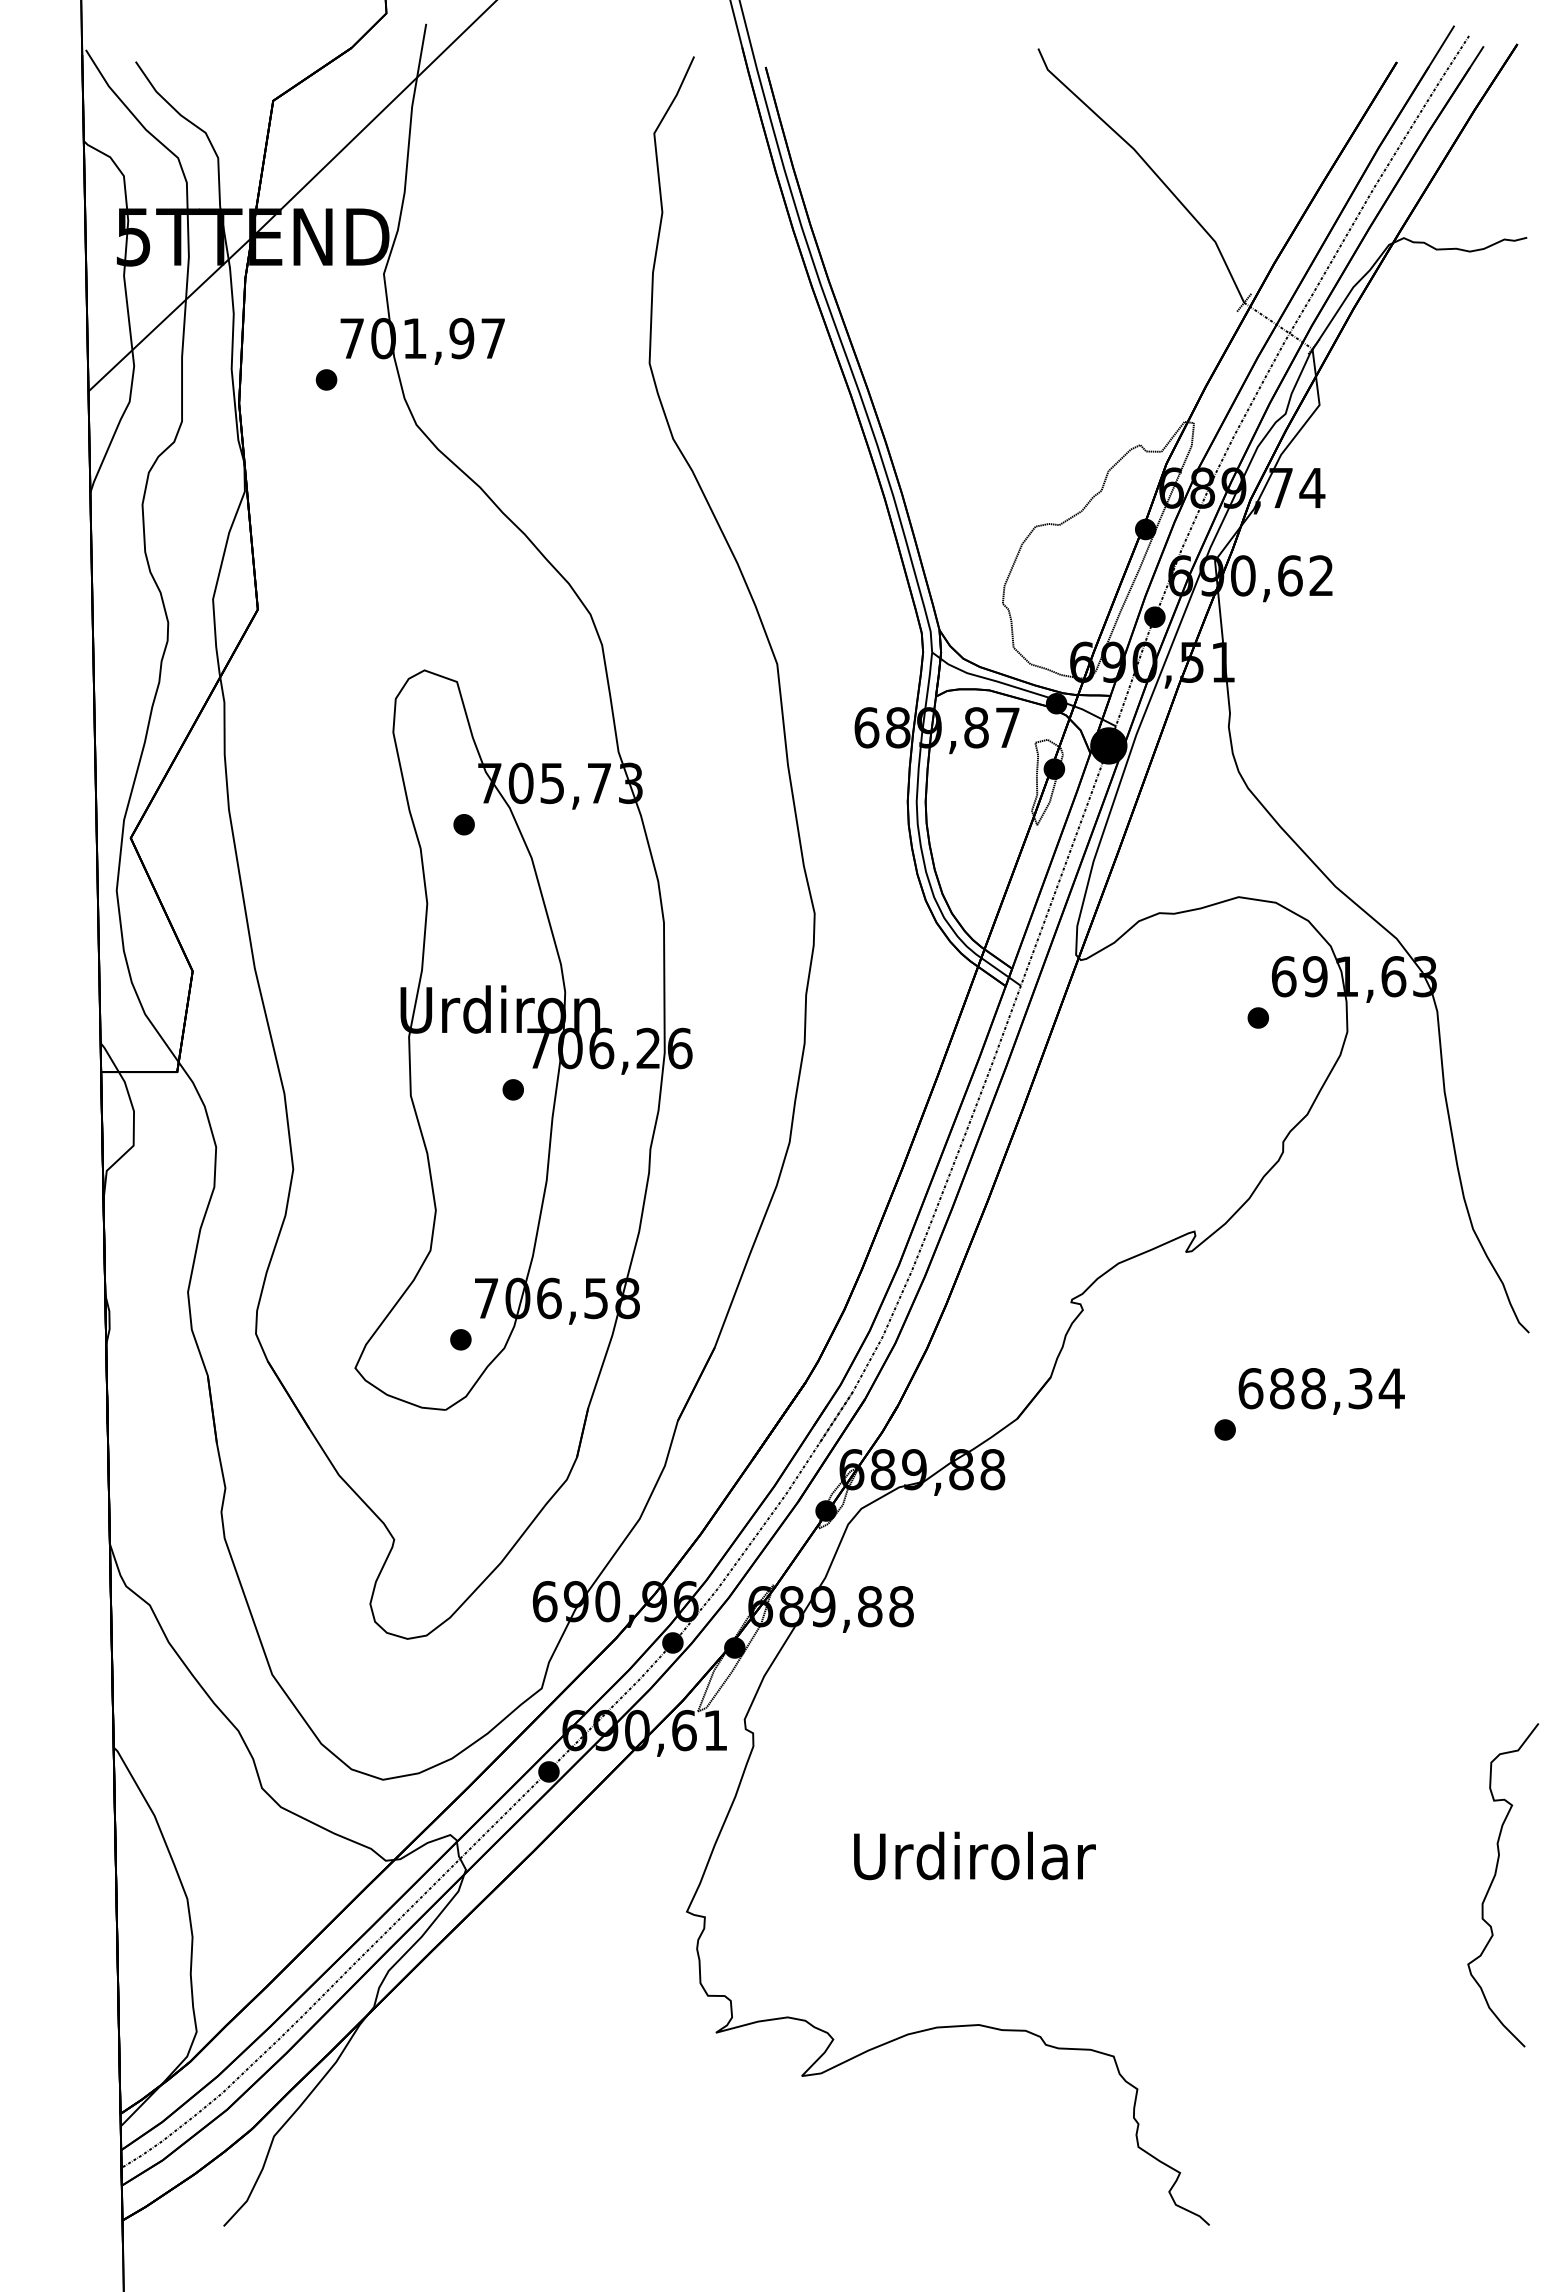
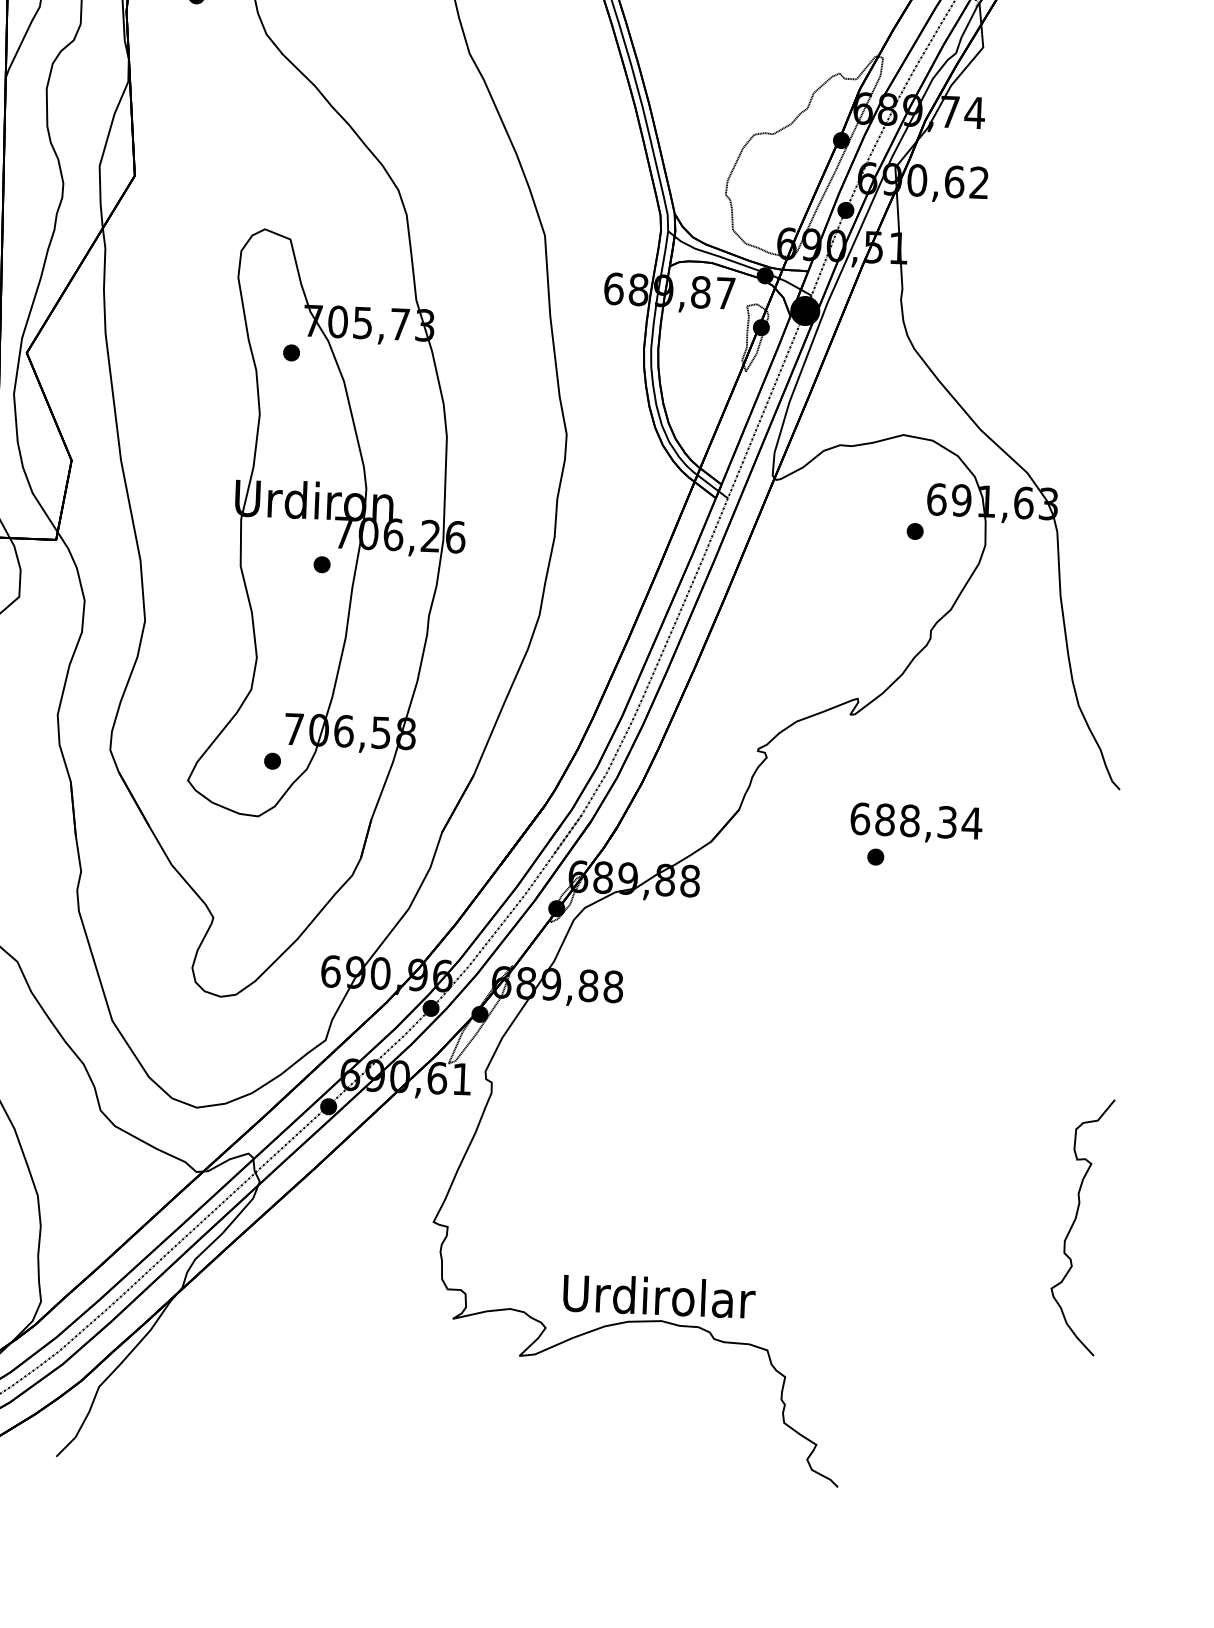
text: (1321, 1391) -> (916, 823), moved
text: (974, 1855) -> (659, 1295), moved

